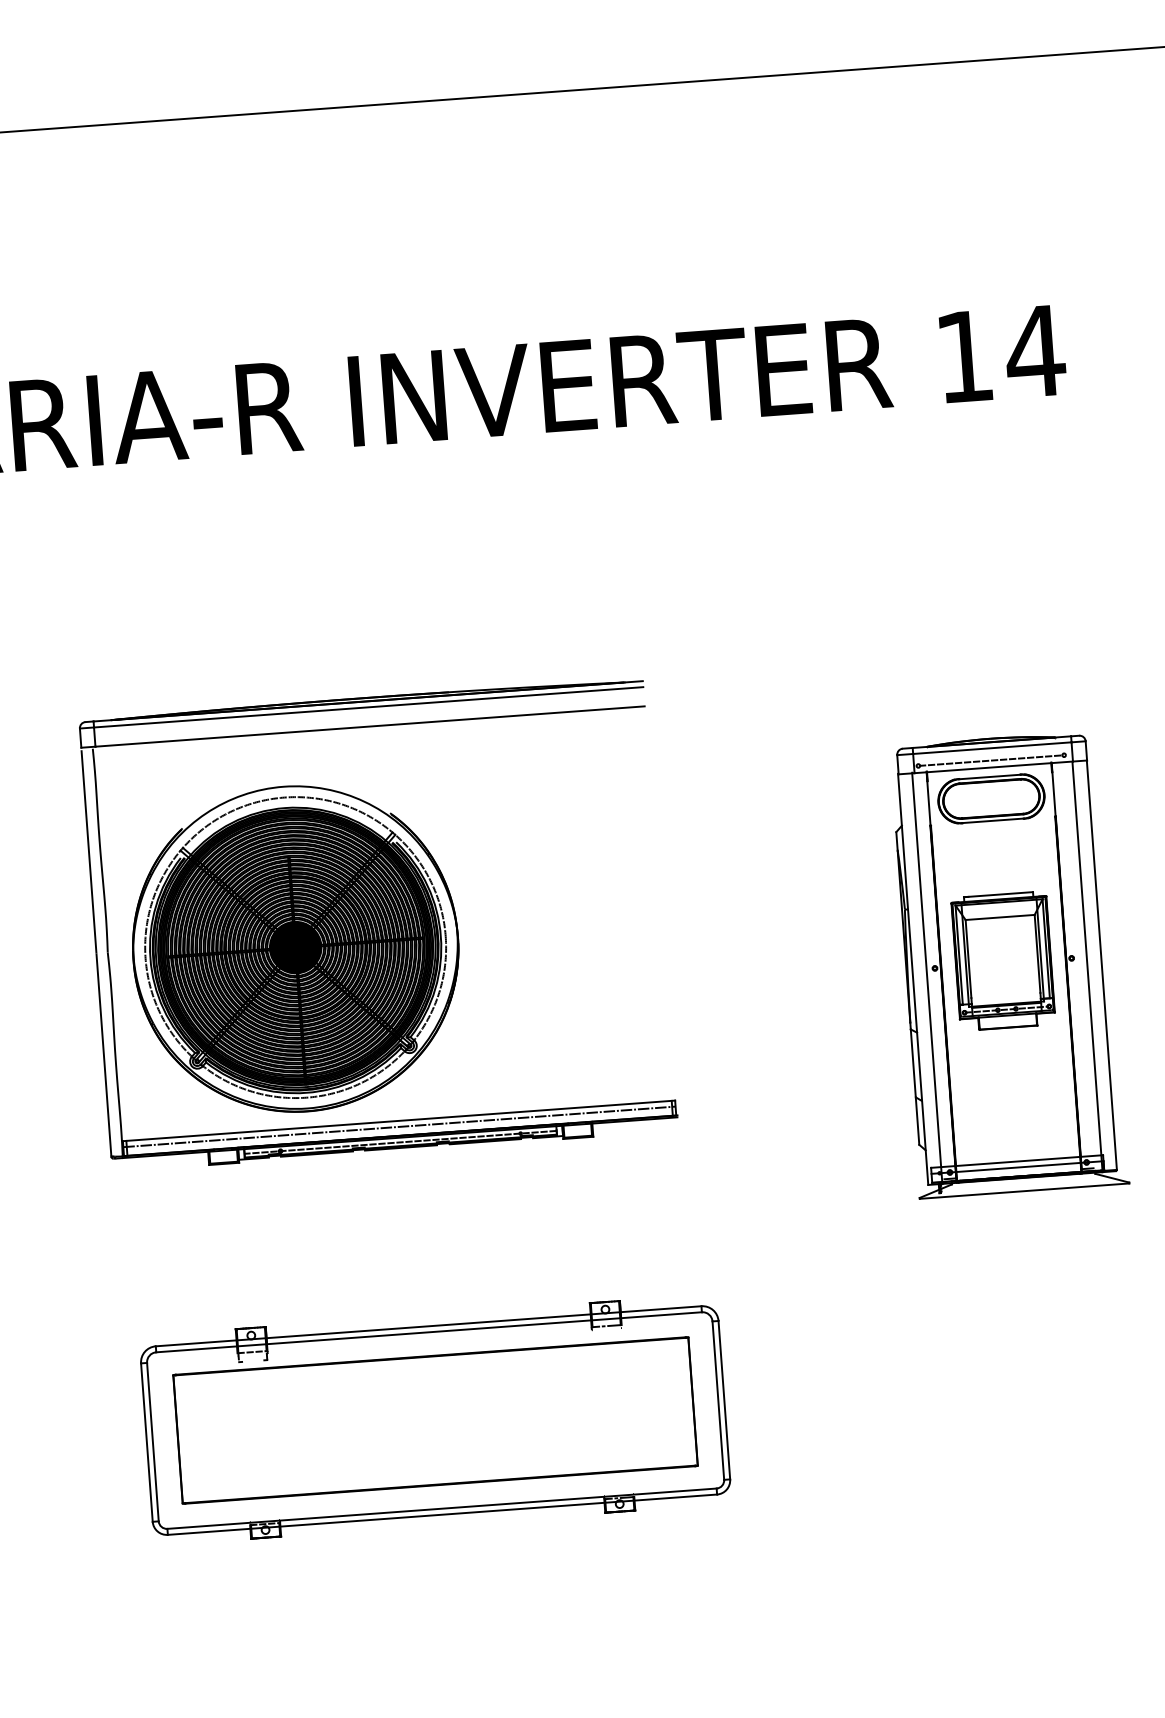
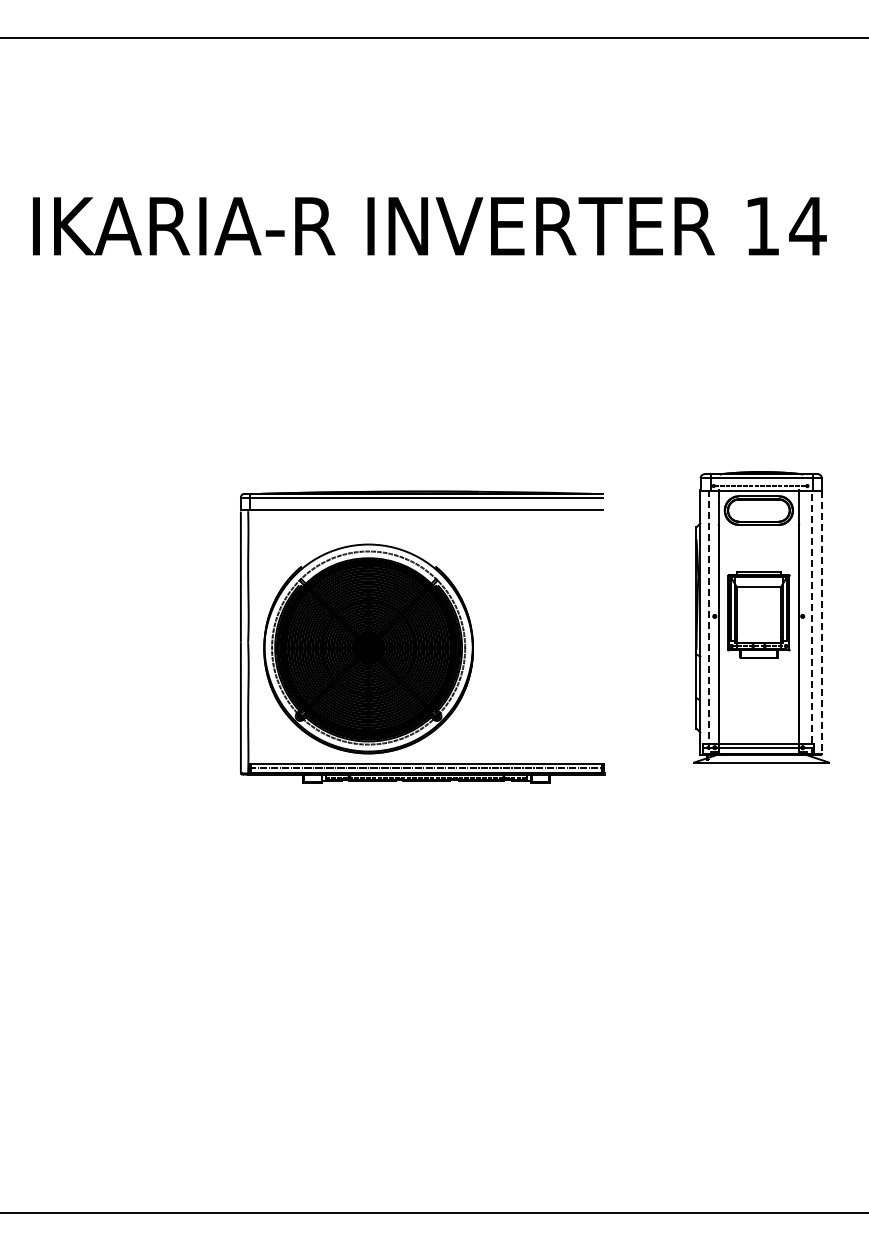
part: (378, 923) -> (422, 636), moved
line: (1101, 965) -> (821, 622), solid -> dashed
line: (1087, 966) -> (812, 622), solid -> dashed
line: (927, 978) -> (709, 622), solid -> dashed
part: (434, 1419) -> (373, 881), removed

